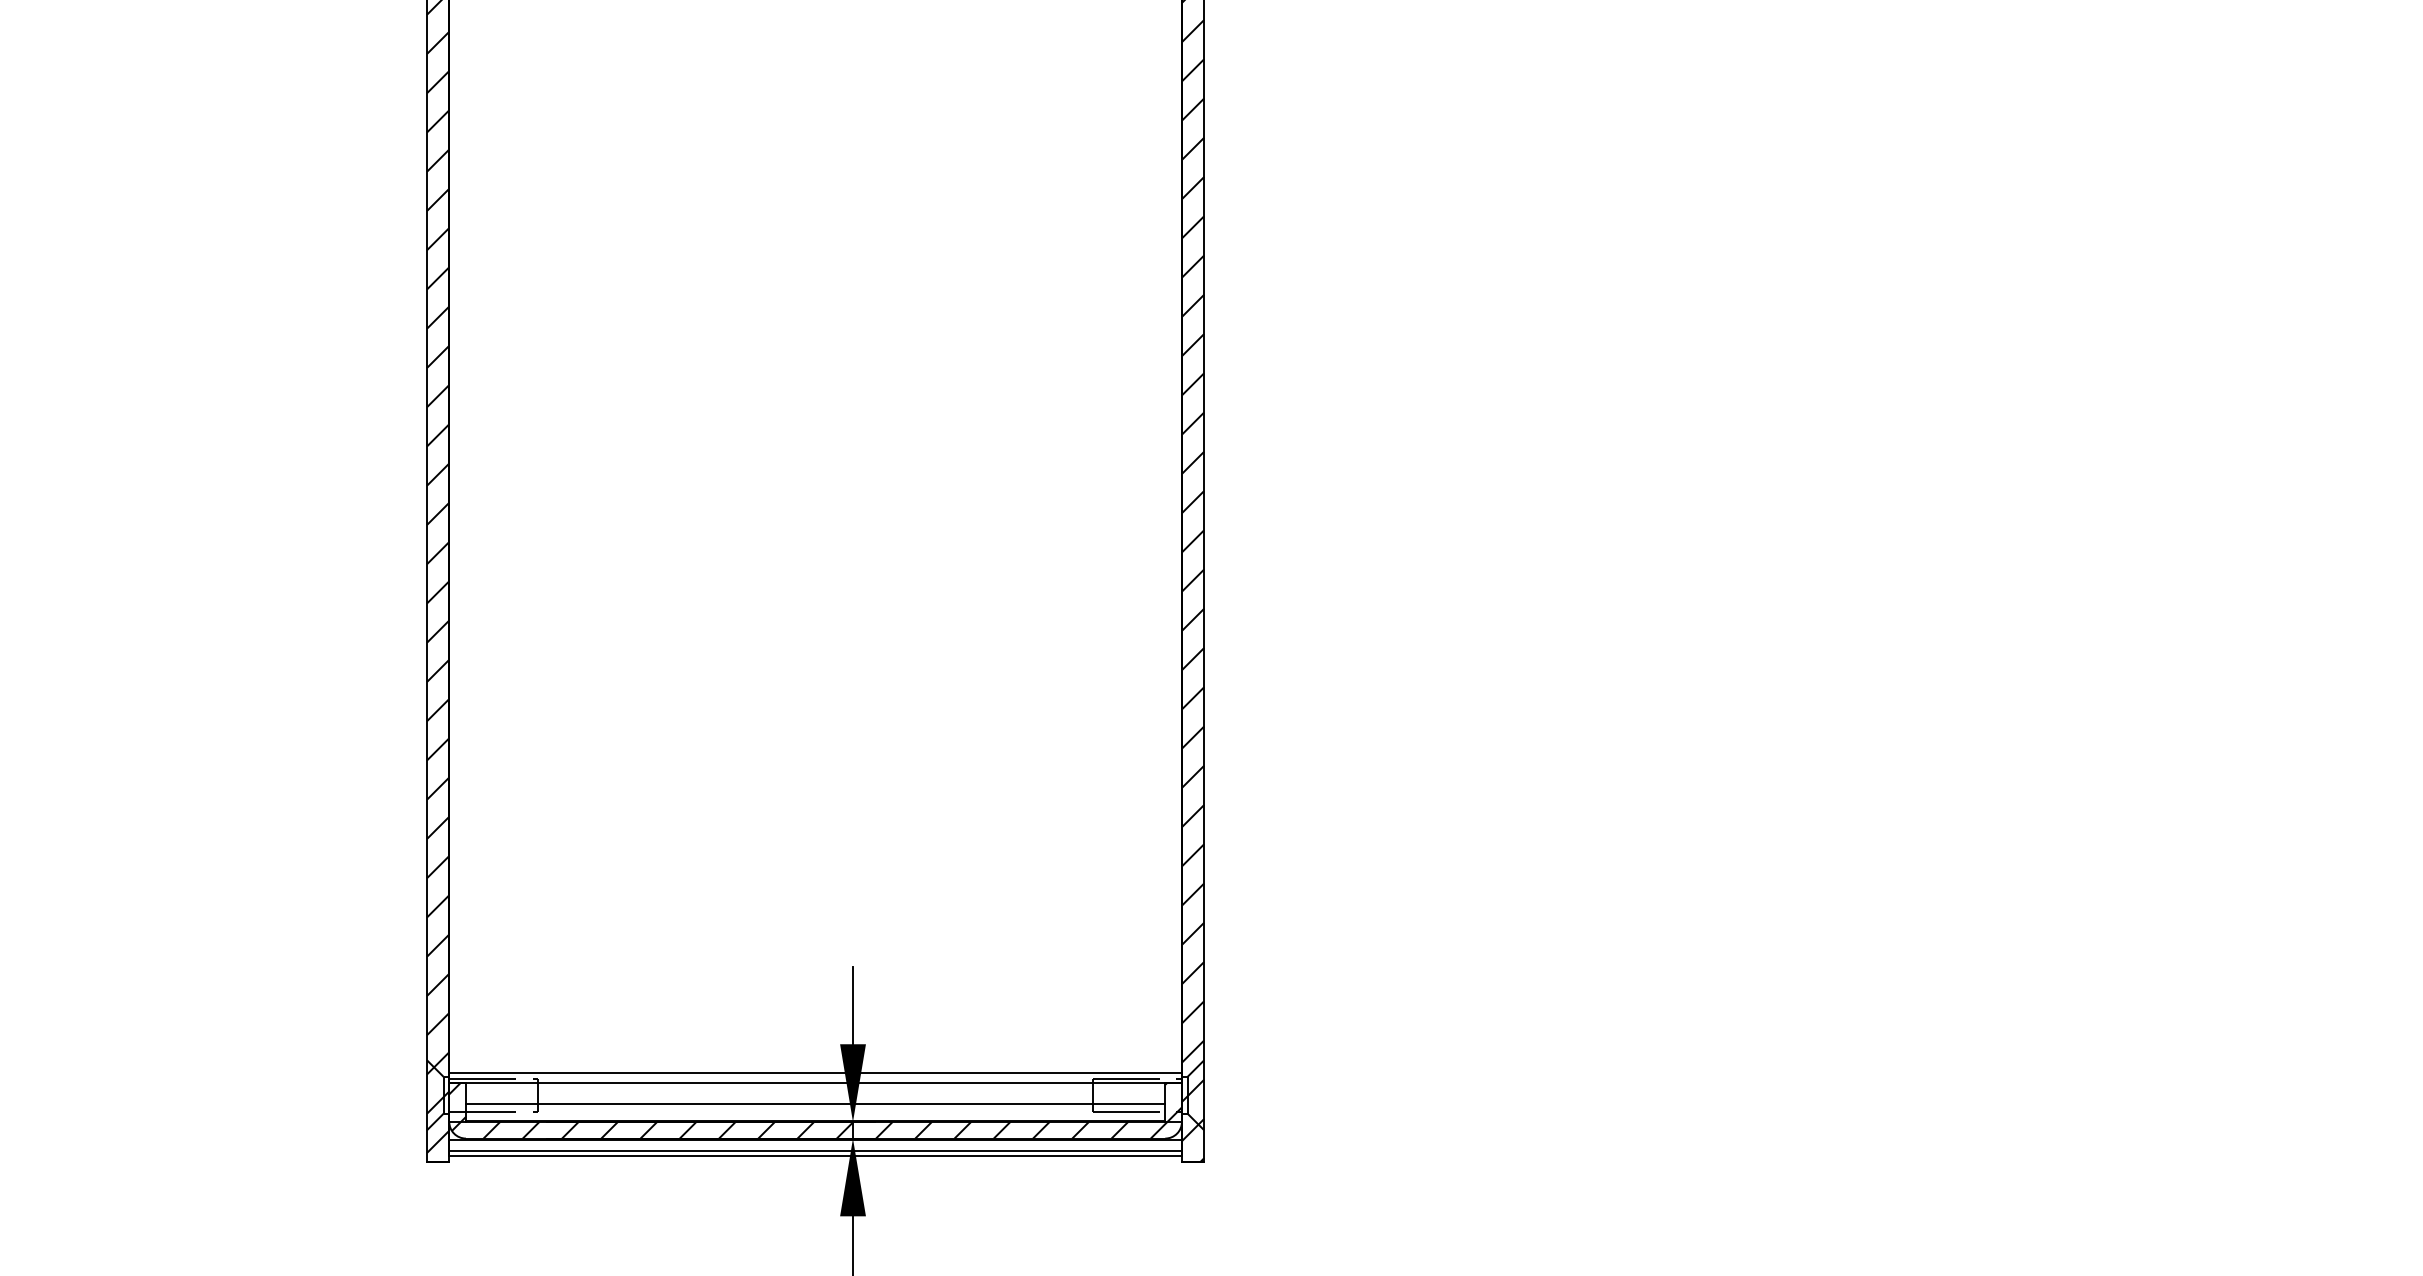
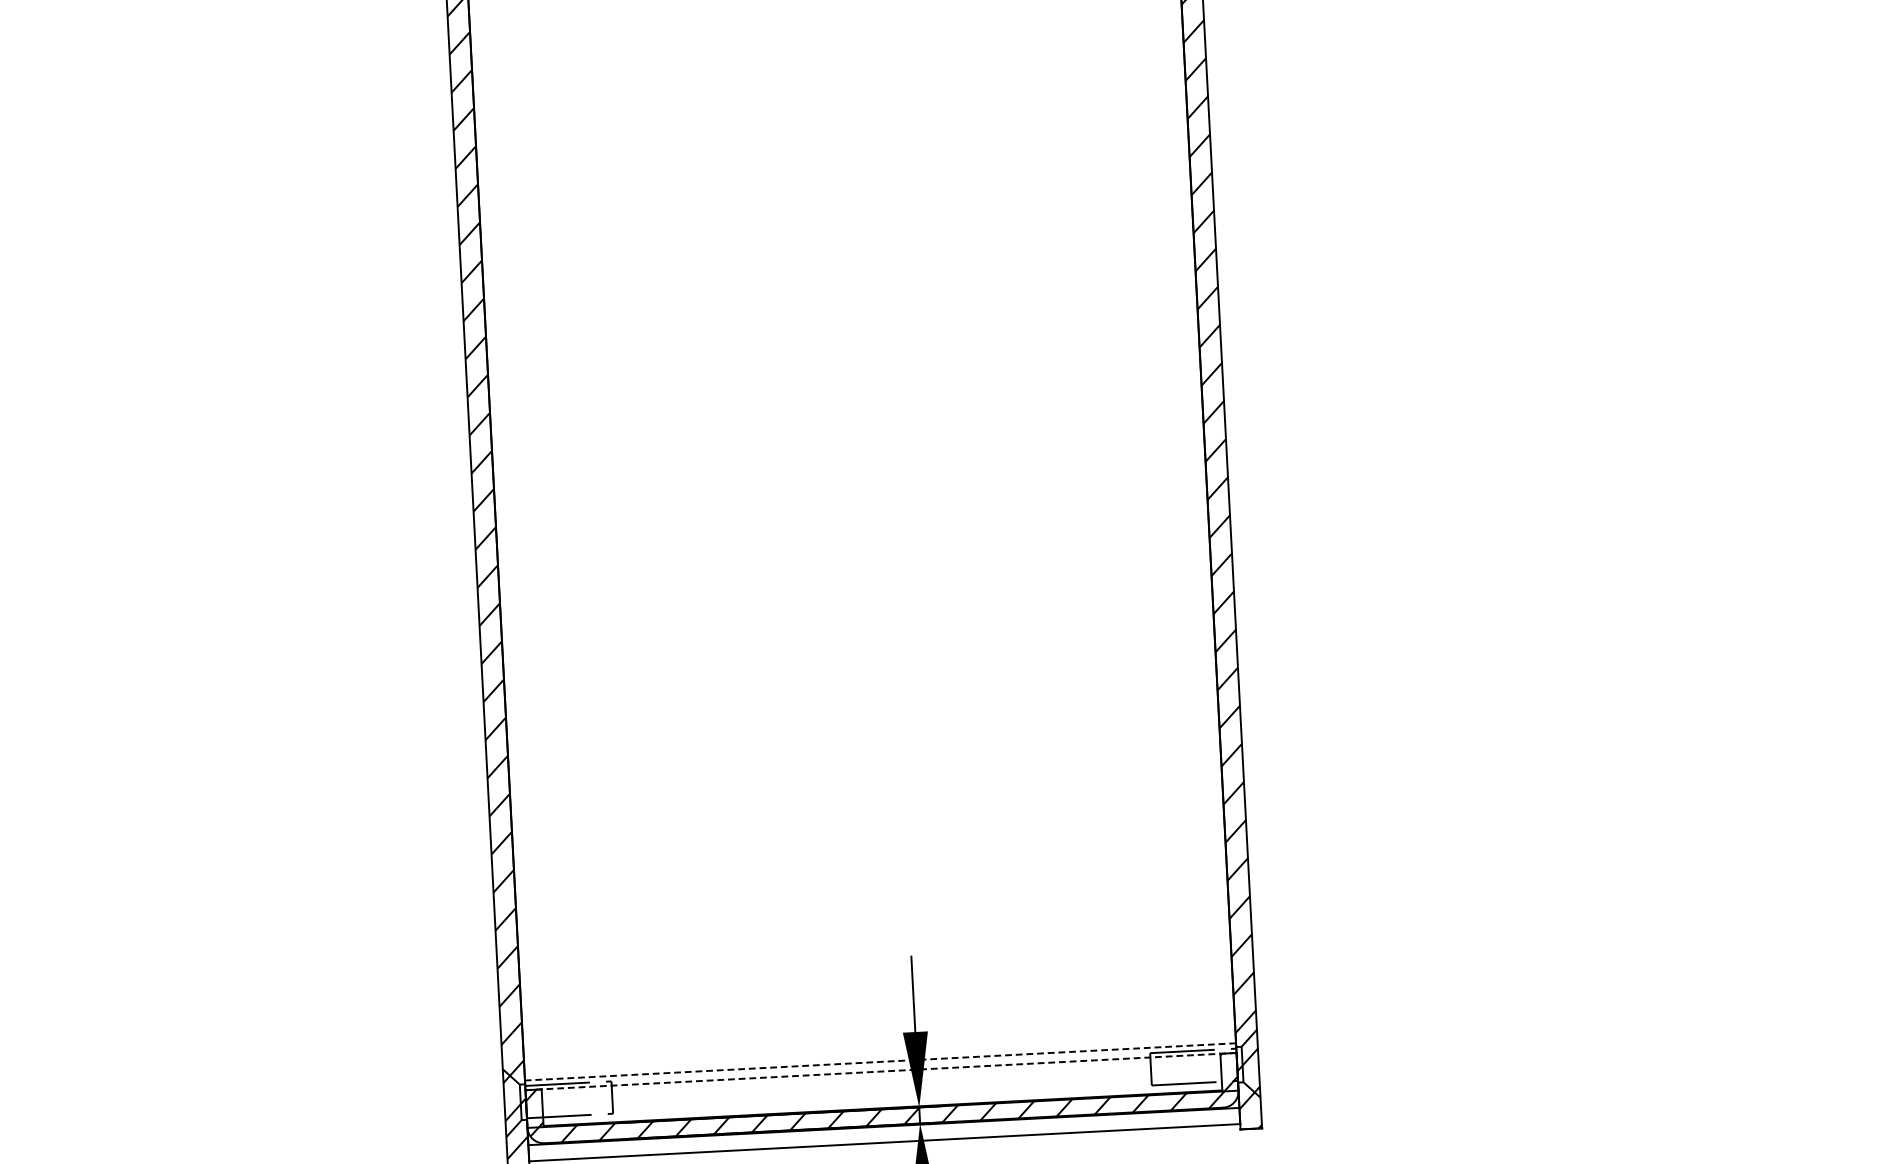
line: (815, 1073) -> (880, 1062), solid -> dashed
line: (815, 1083) -> (880, 1072), solid -> dashed
line: (815, 1104) -> (882, 1092), removed
line: (815, 1150) -> (884, 1137), removed

